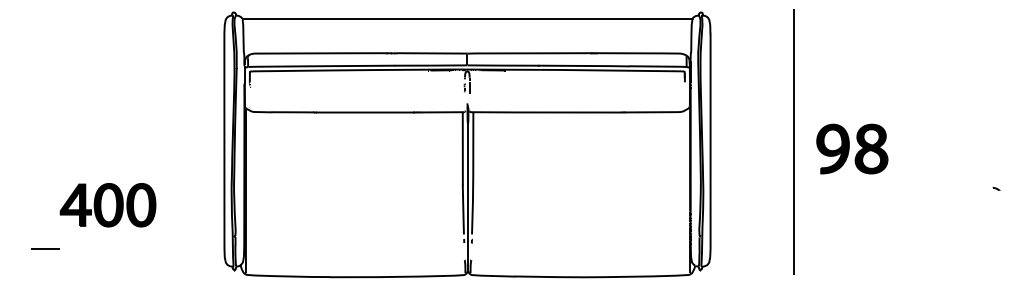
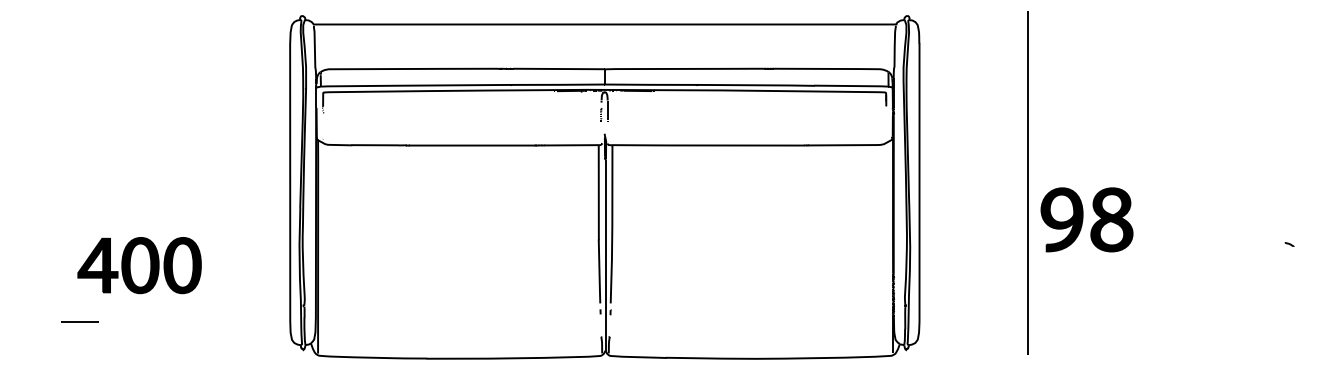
part: (851, 148) -> (1086, 219), moved
line: (45, 248) -> (79, 321), moved

